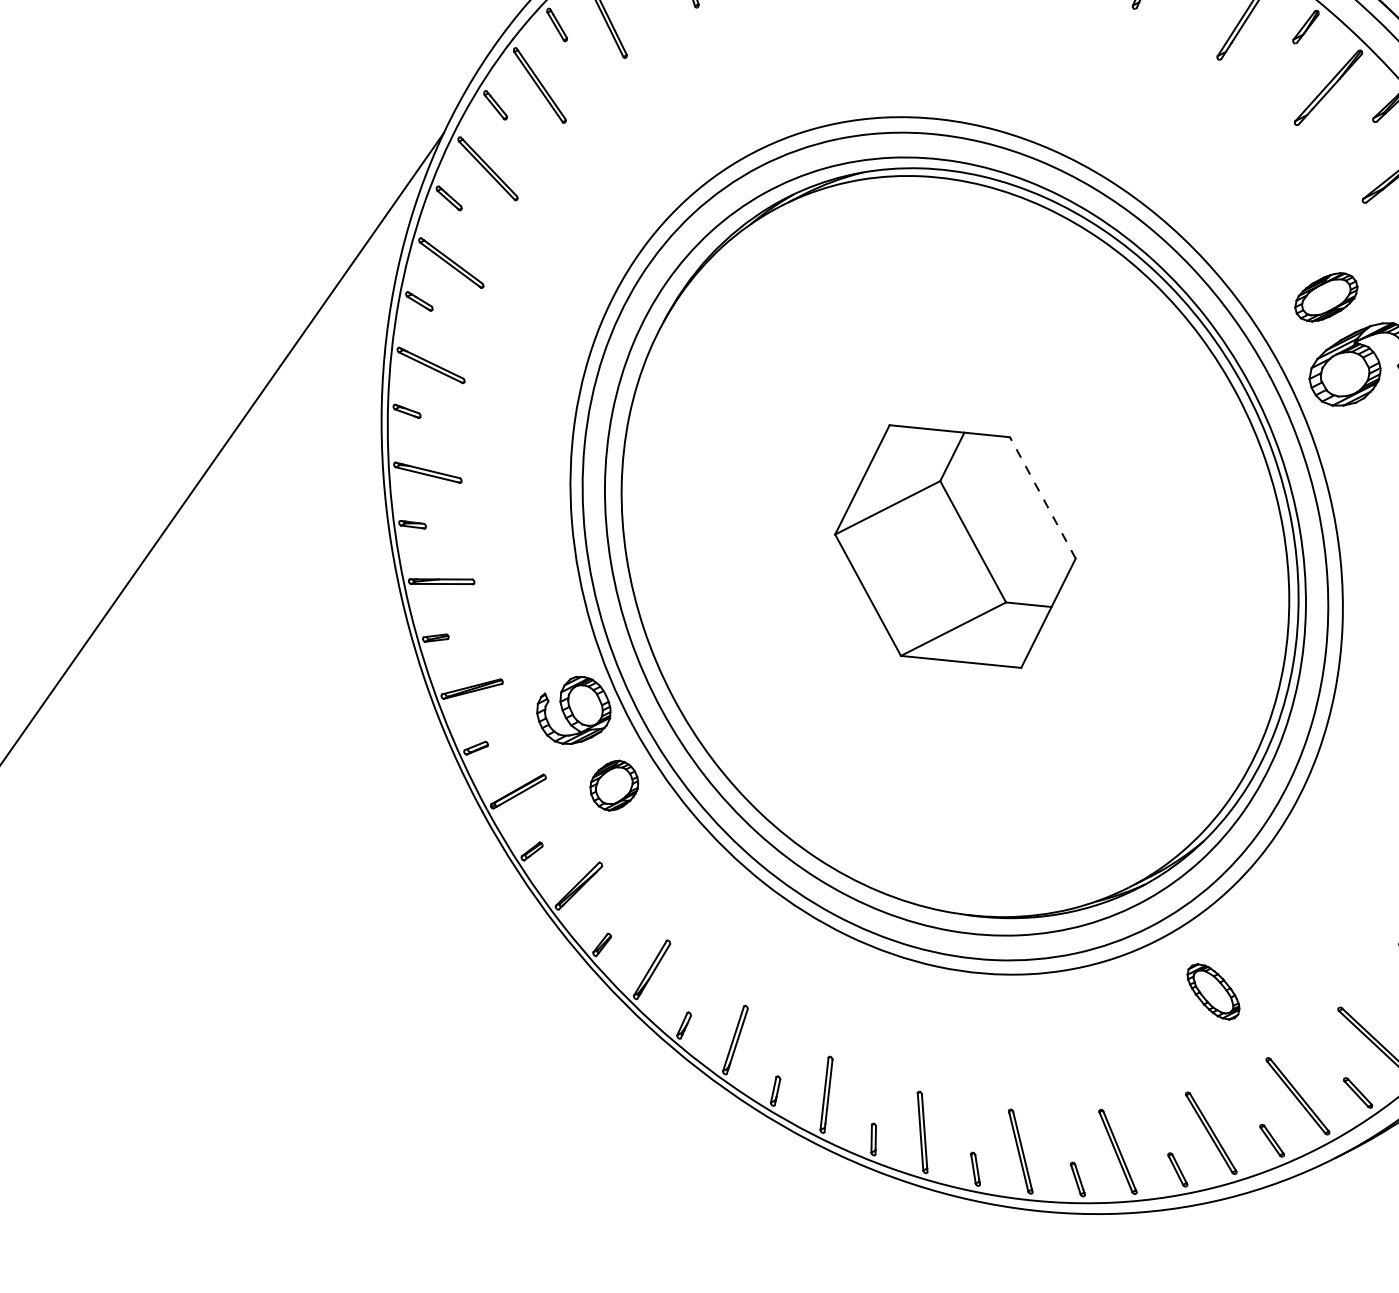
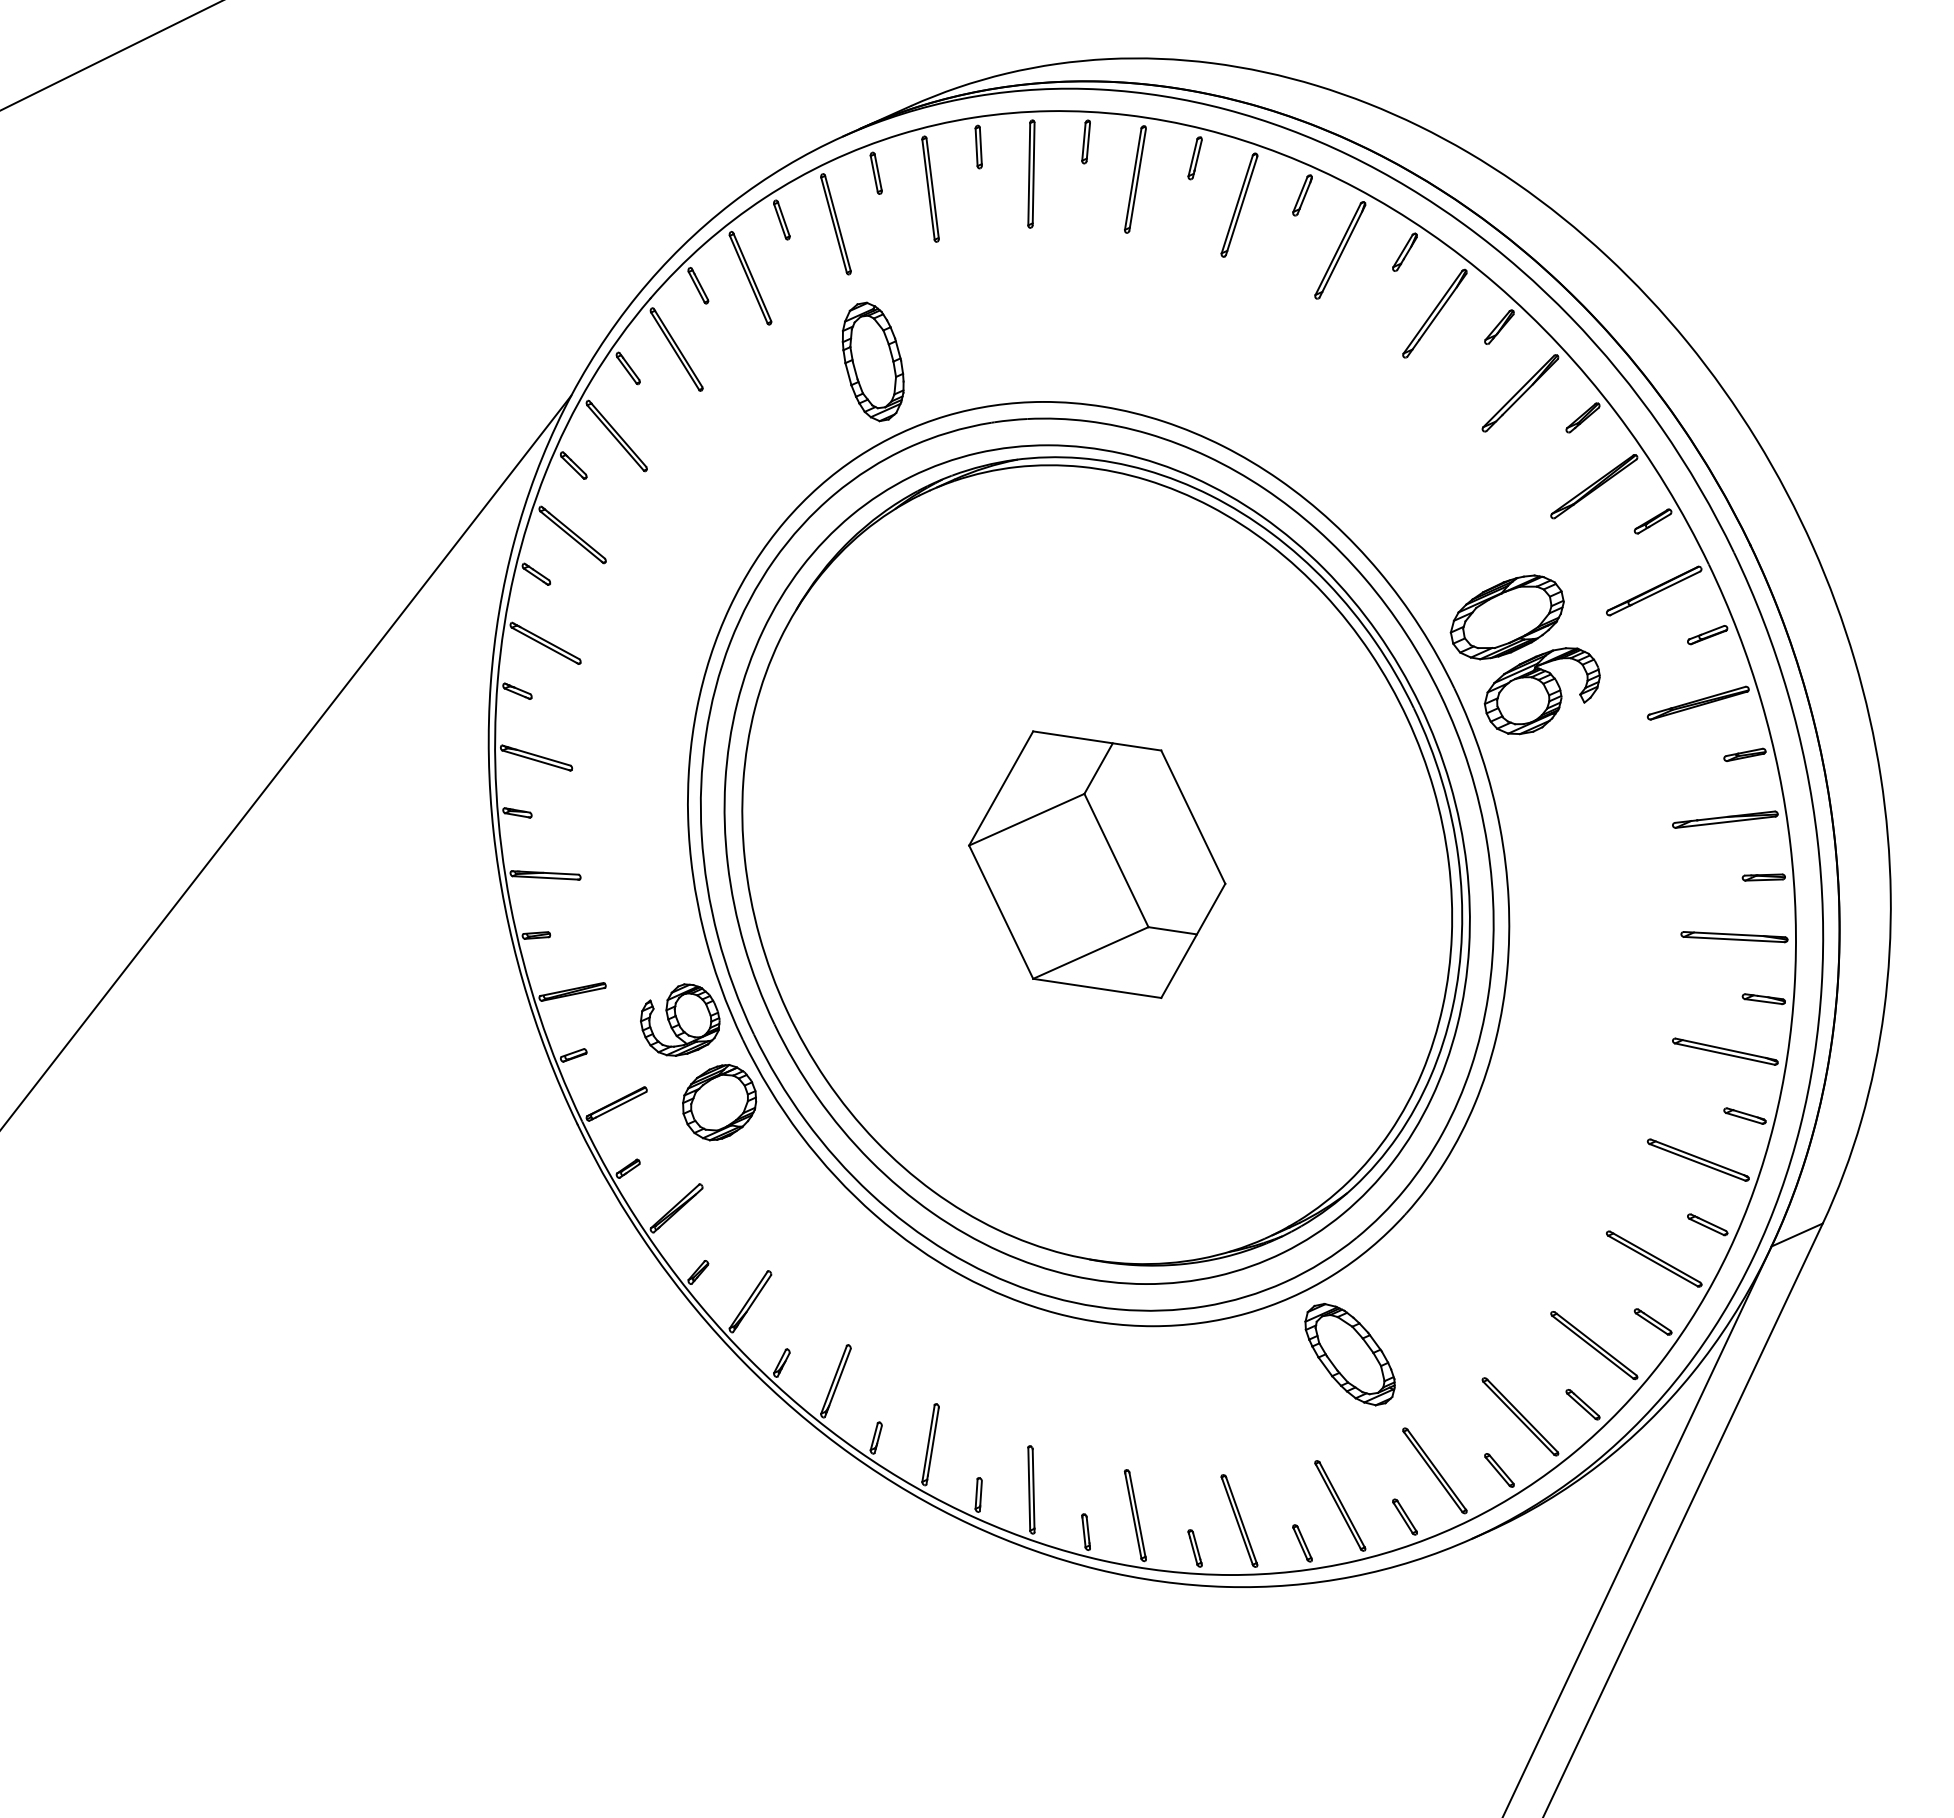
part: (722, 87) -> (872, 361), added
part: (1325, 297) -> (1506, 617), size x1.67
line: (1043, 498) -> (1193, 817), dashed -> solid
part: (614, 785) -> (719, 1102), size x1.43
part: (1212, 991) -> (1349, 1354), size x1.67

